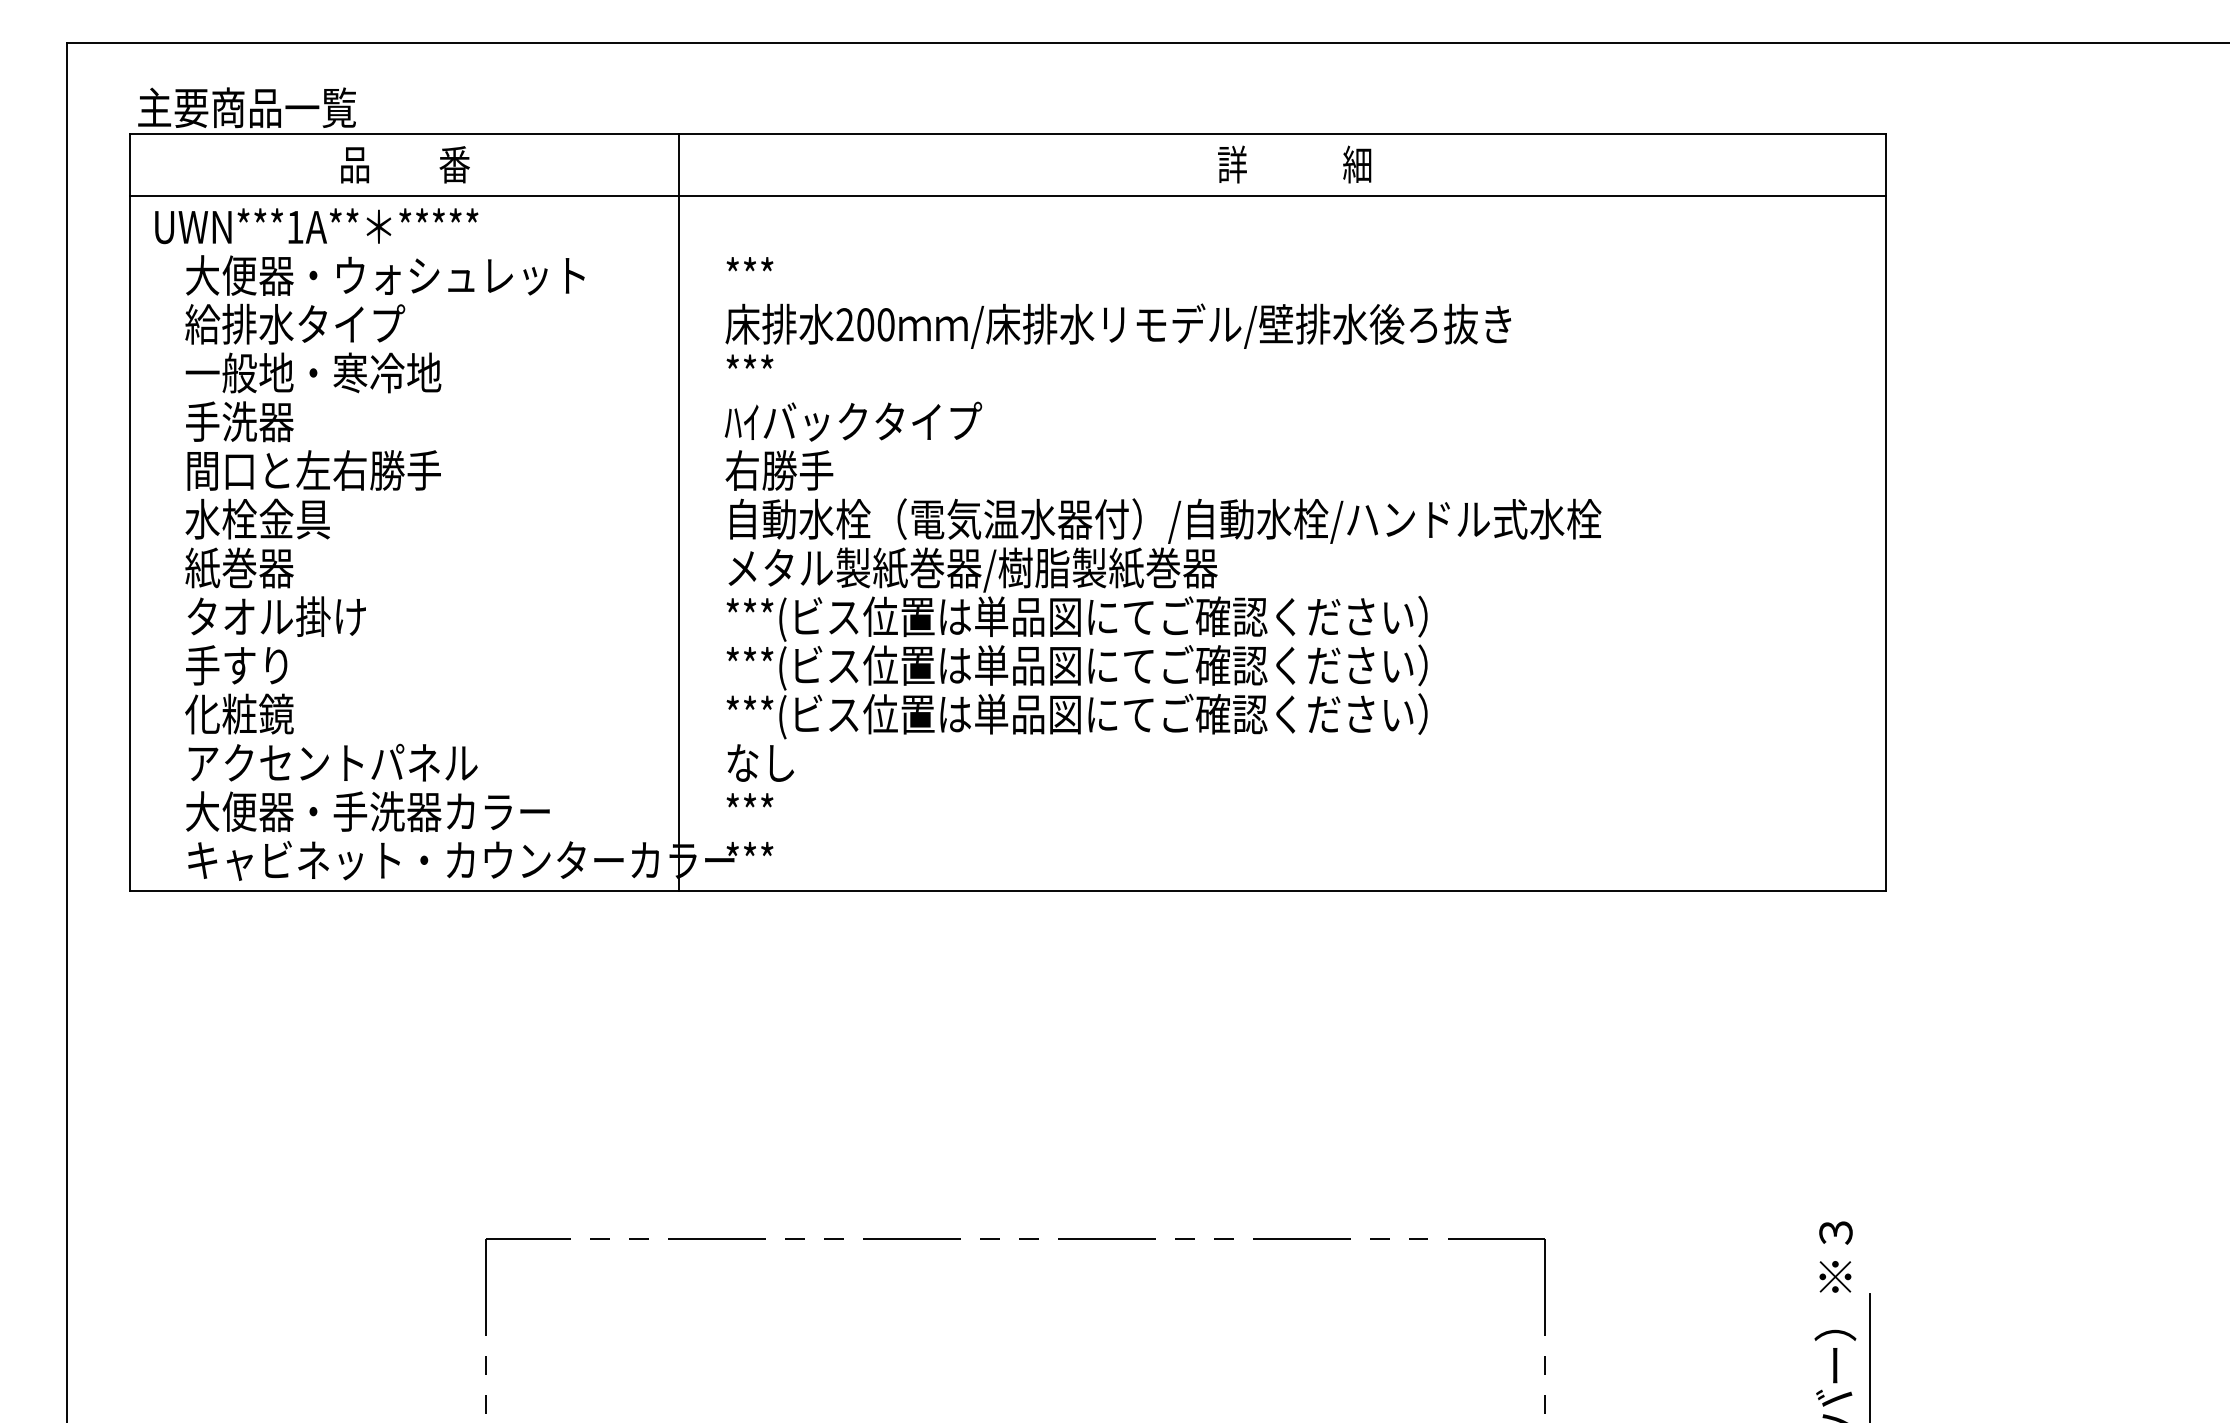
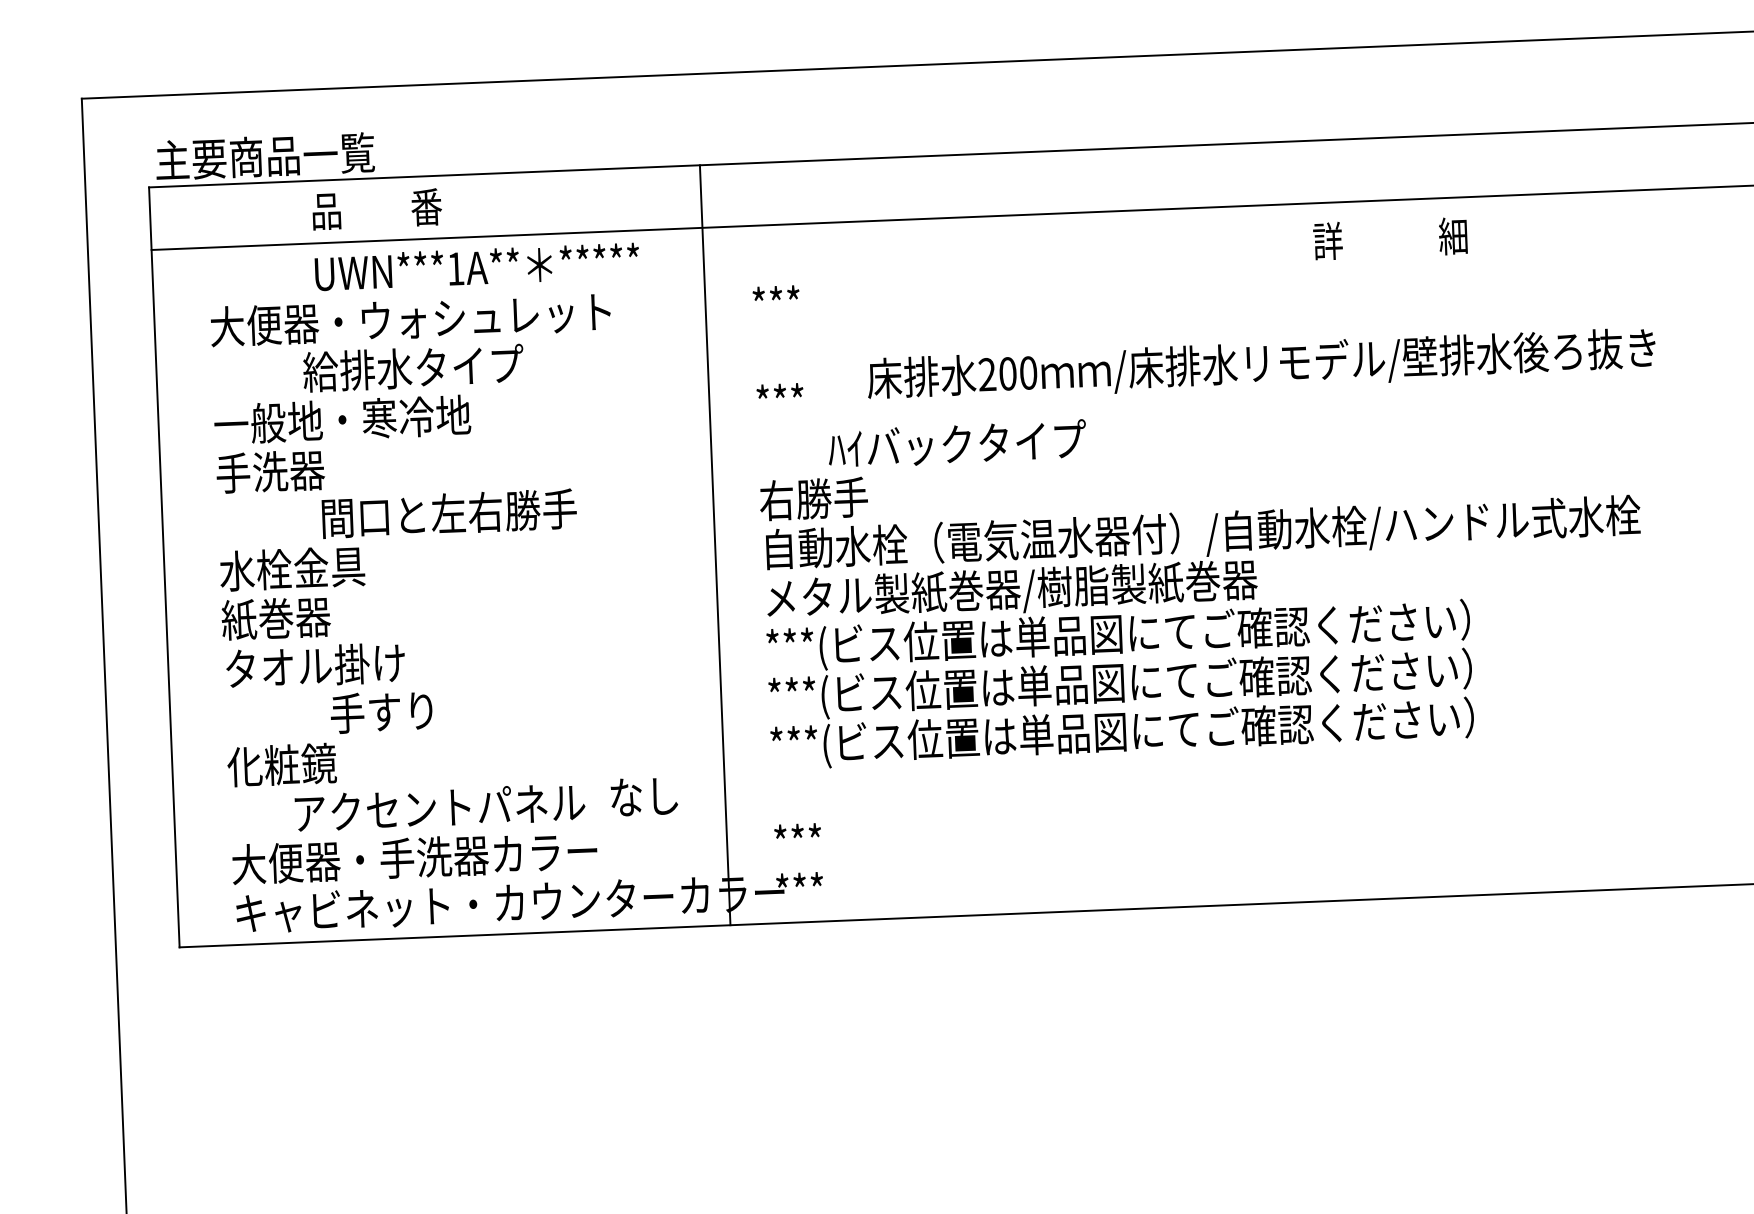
text: (405, 164) -> (377, 209), moved
text: (1294, 164) -> (1390, 238), moved
text: (316, 226) -> (477, 267), moved
text: (295, 323) -> (413, 367), moved
text: (1118, 325) -> (1261, 364), moved
text: (853, 421) -> (957, 443), moved
text: (313, 470) -> (448, 513), moved
text: (236, 665) -> (381, 712), moved
text: (332, 762) -> (439, 807), moved
text: (760, 762) -> (643, 796), moved

